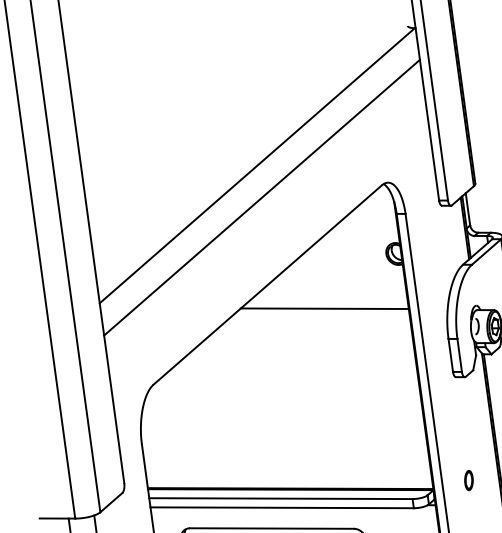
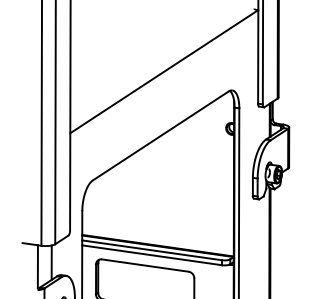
line: (262, 196) -> (164, 88), removed
line: (324, 308) -> (189, 152), removed
part: (469, 480) -> (253, 254), removed

